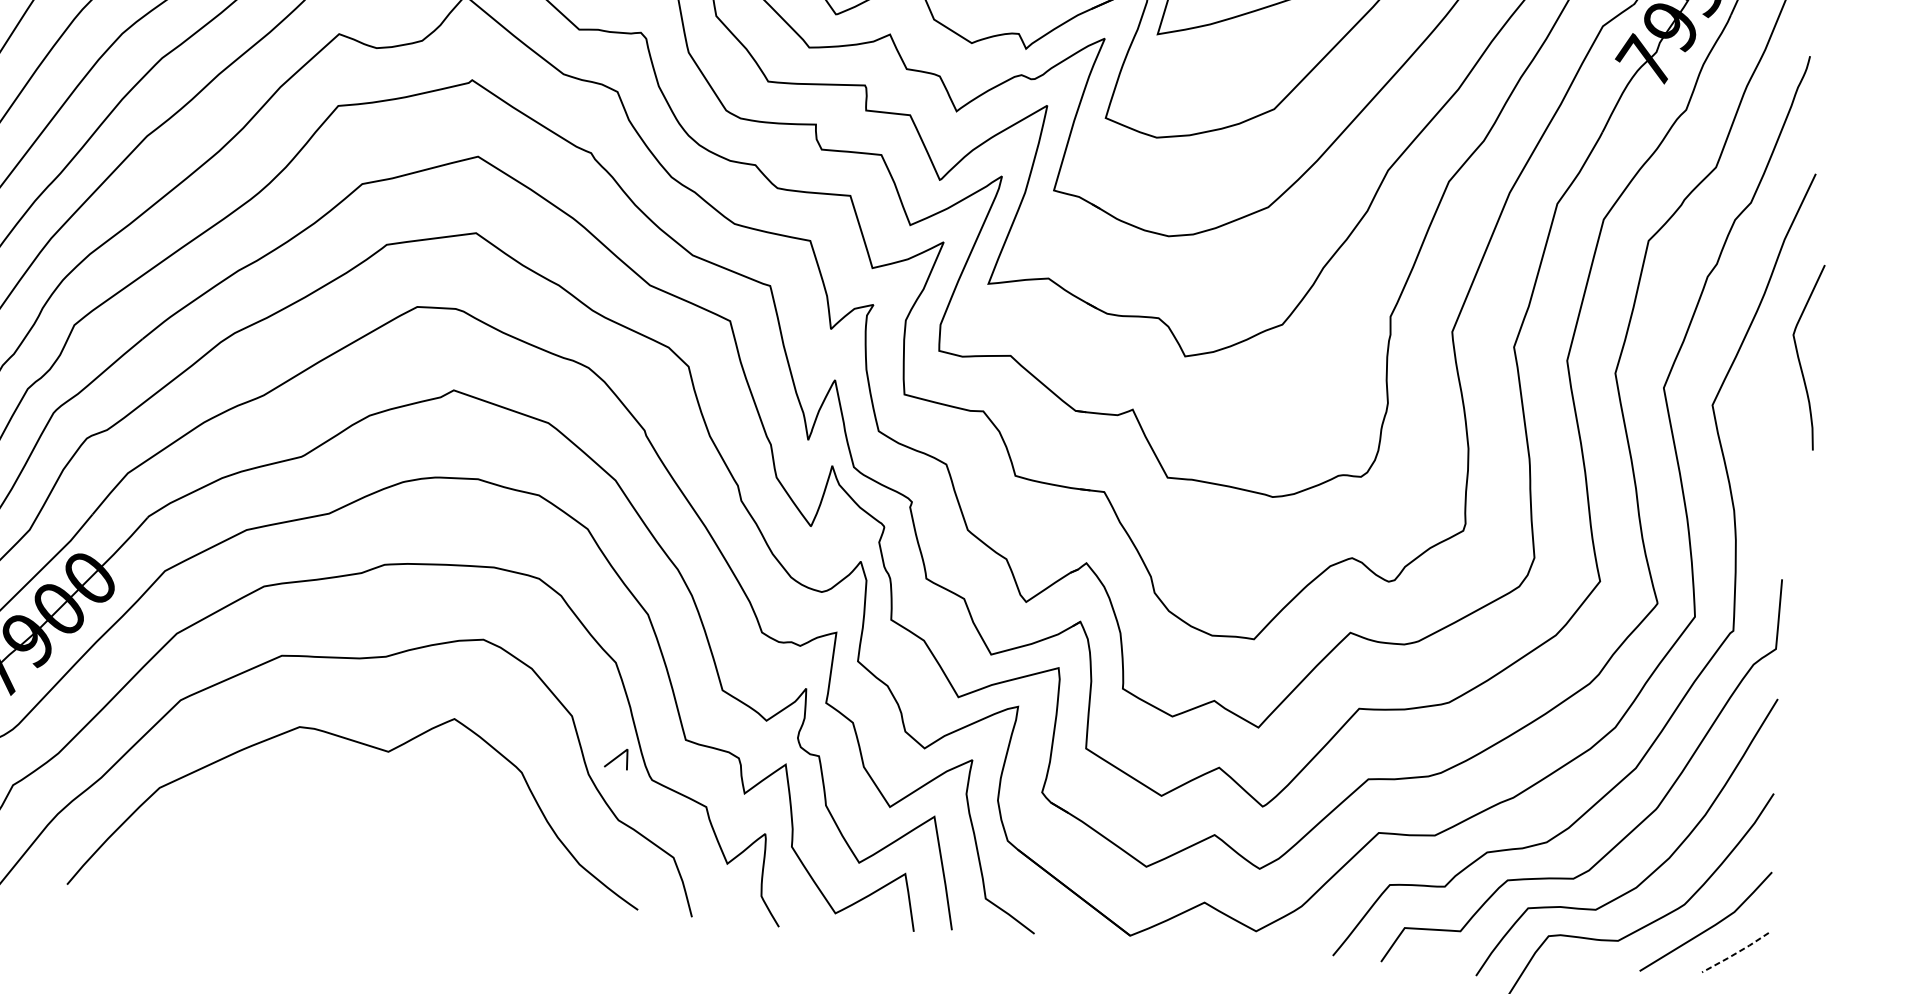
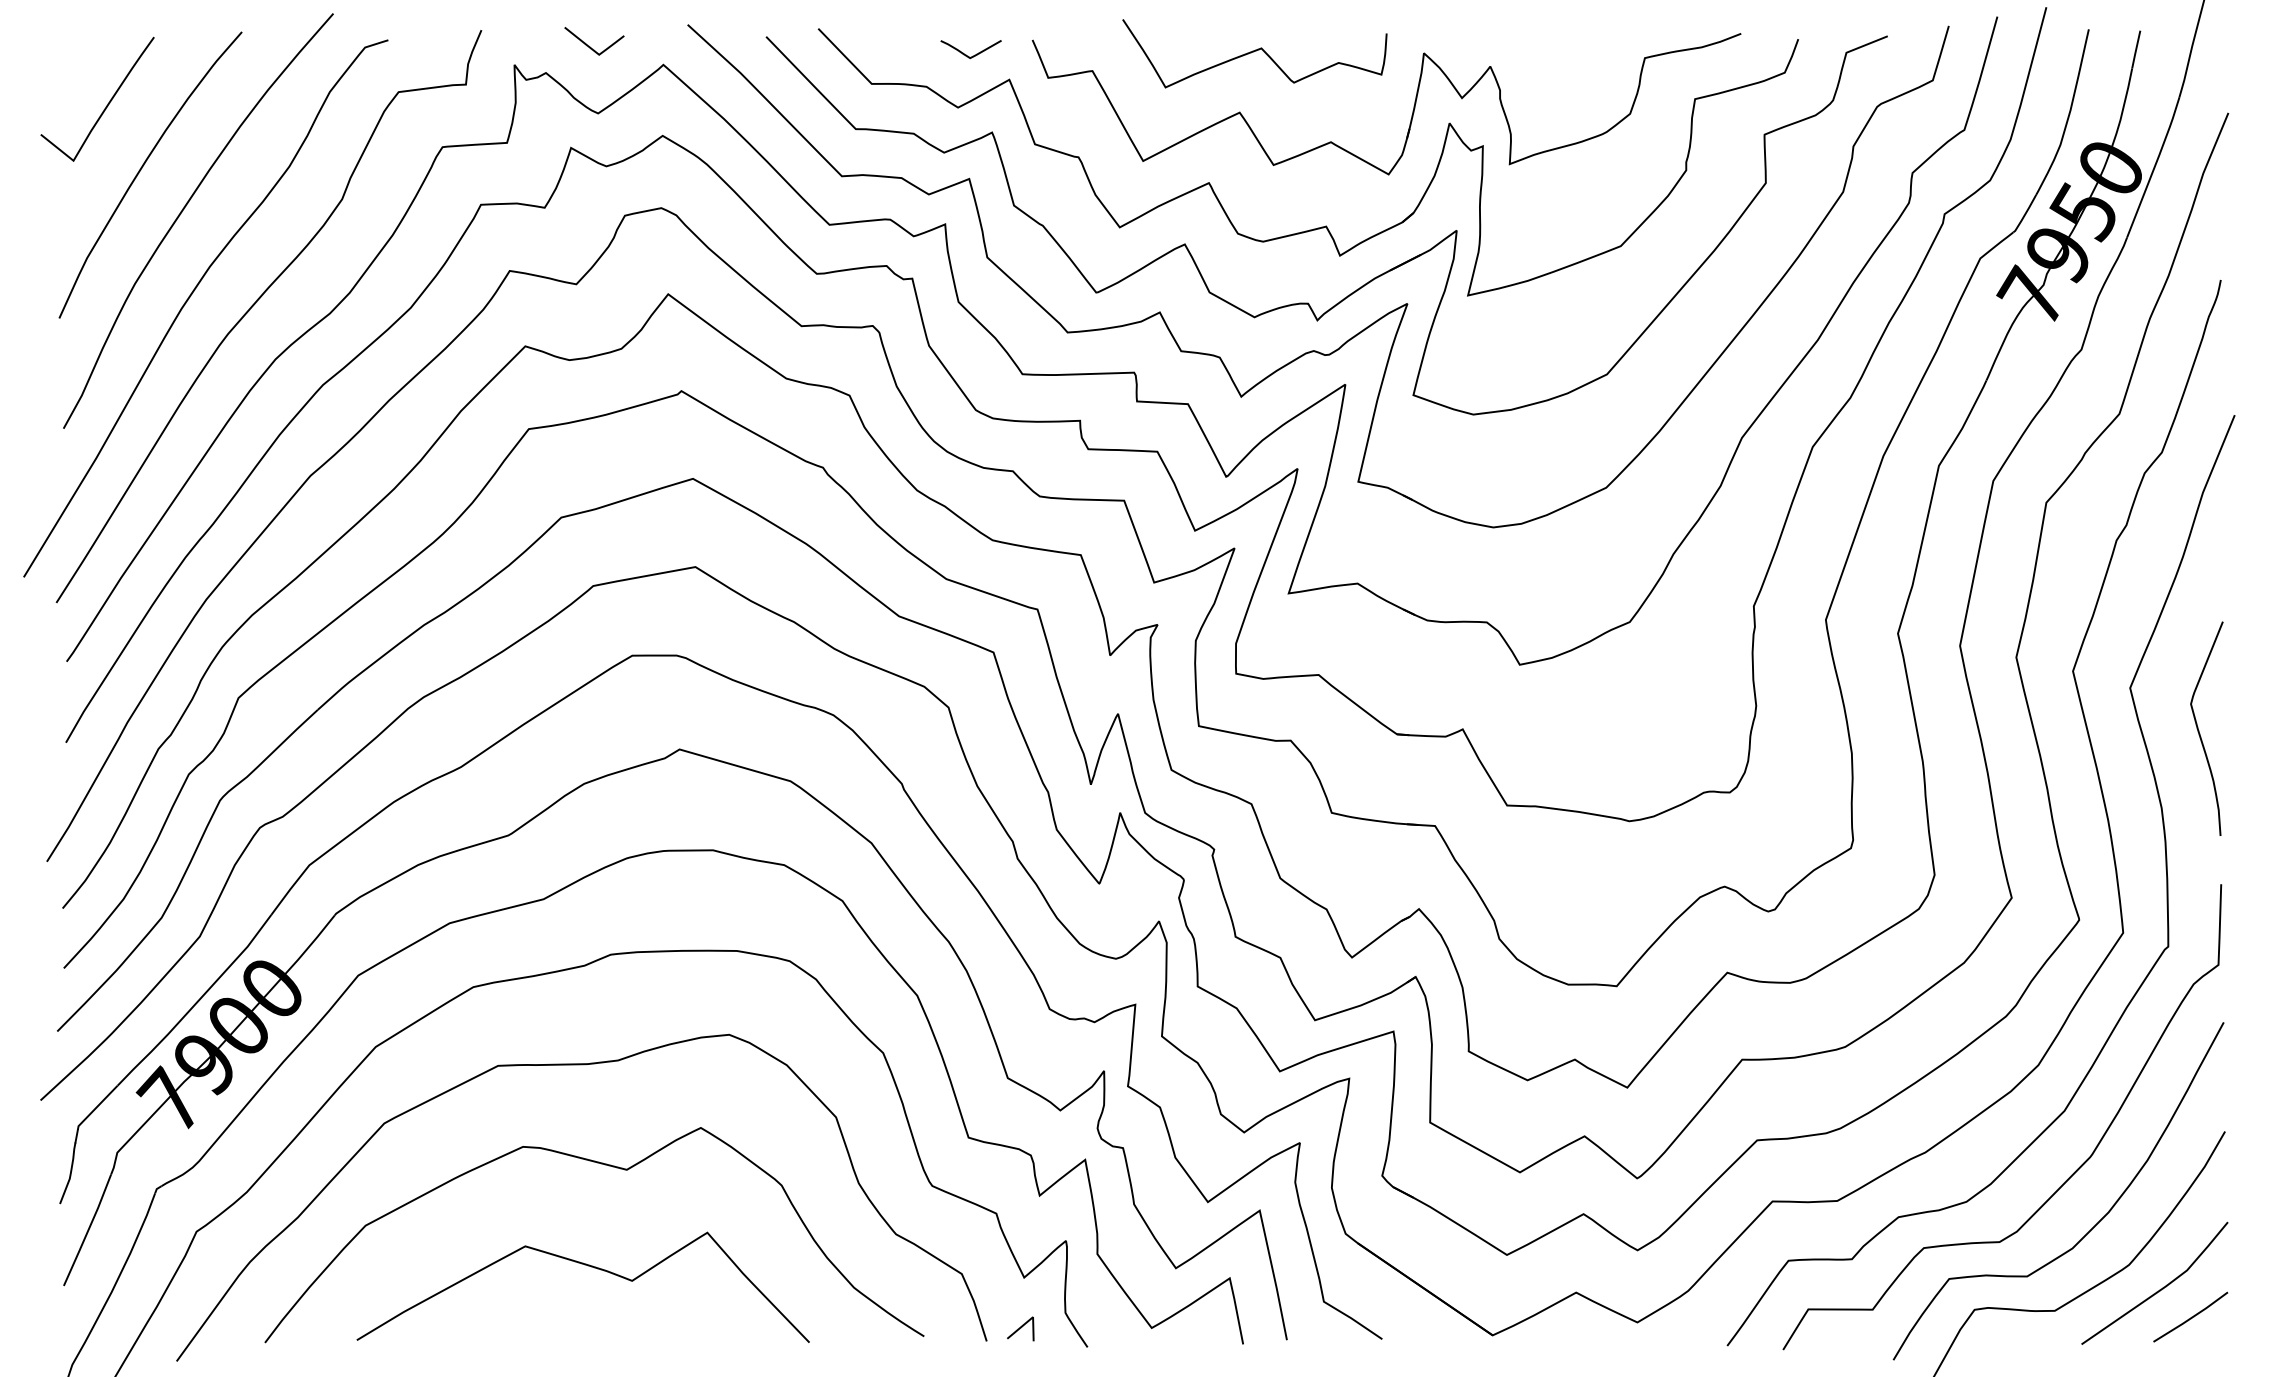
curve: (1799, 358) -> (2199, 730), moved
line: (616, 758) -> (1020, 1328), moved
curve: (350, 833) -> (588, 1266), added
line: (1735, 953) -> (2190, 1318), dashed -> solid

